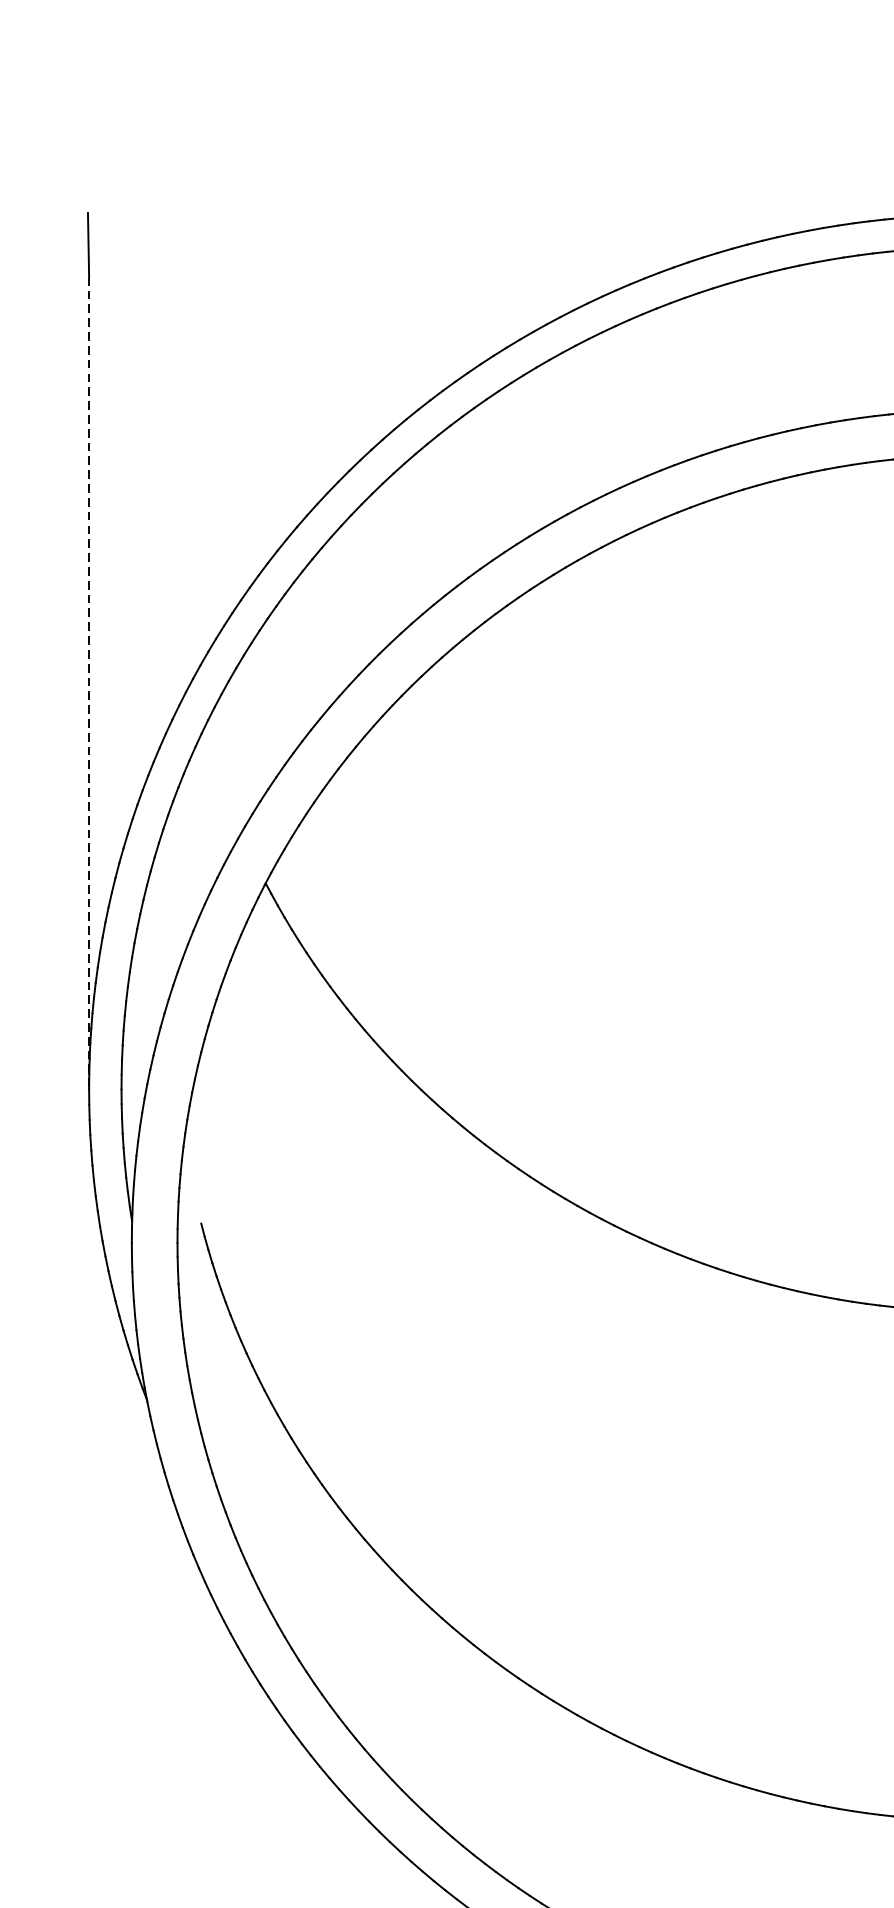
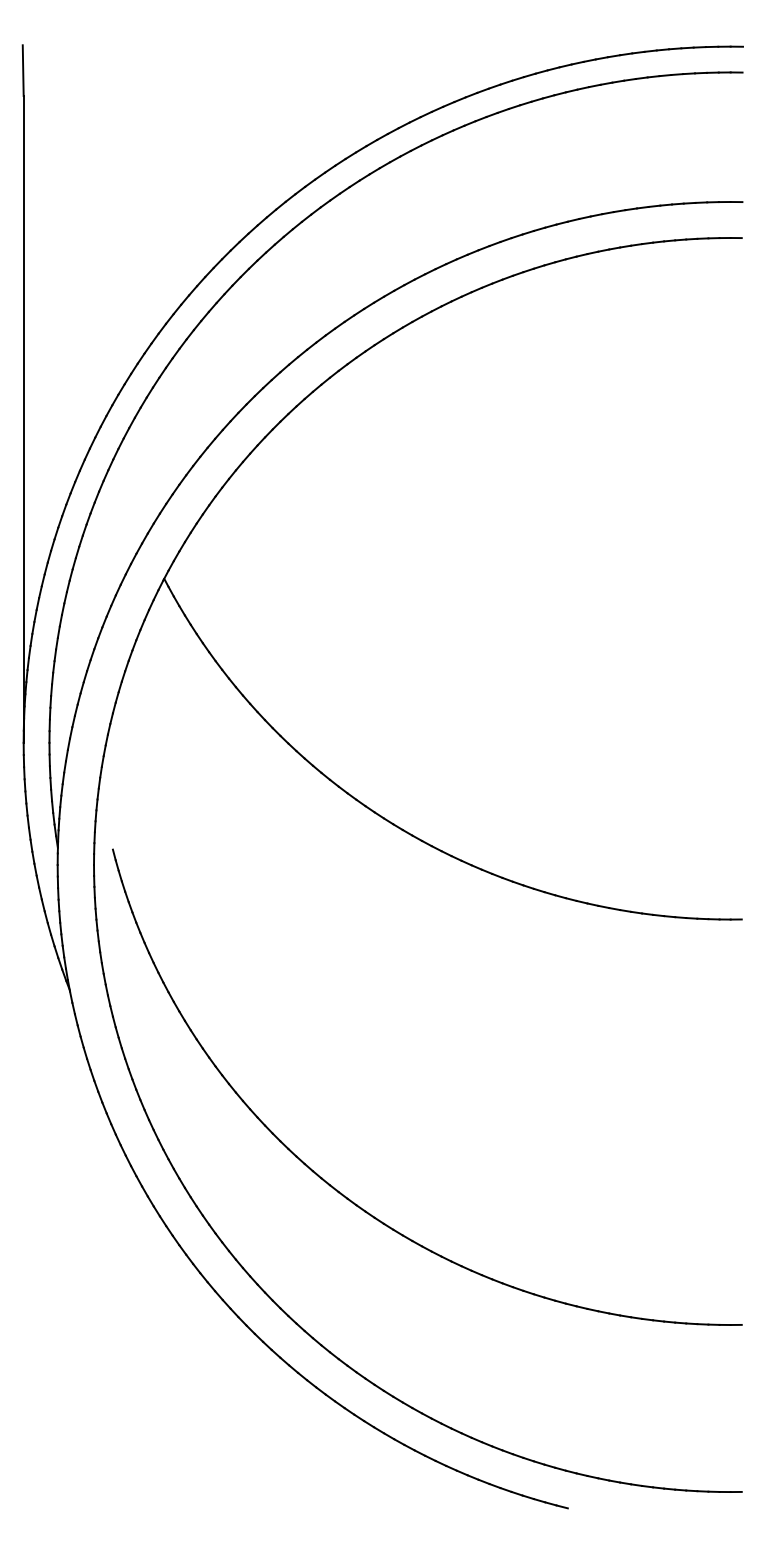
line: (88, 683) -> (23, 419), dashed -> solid

